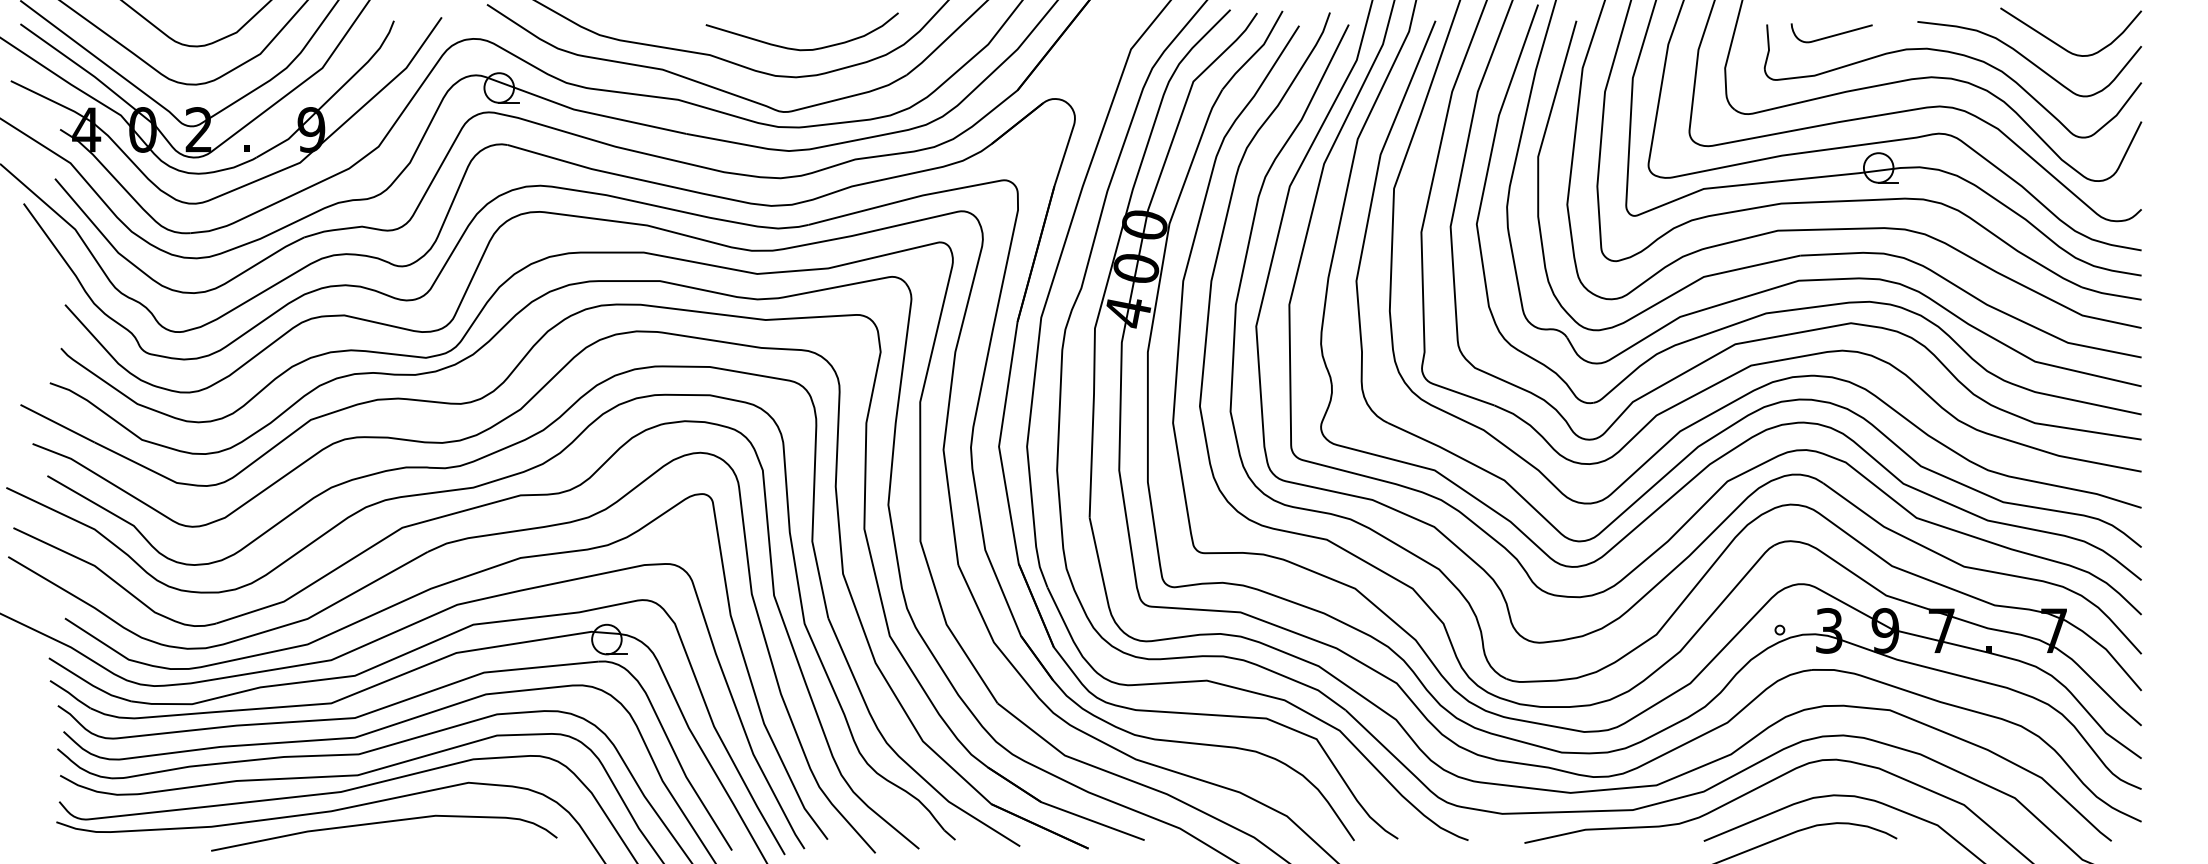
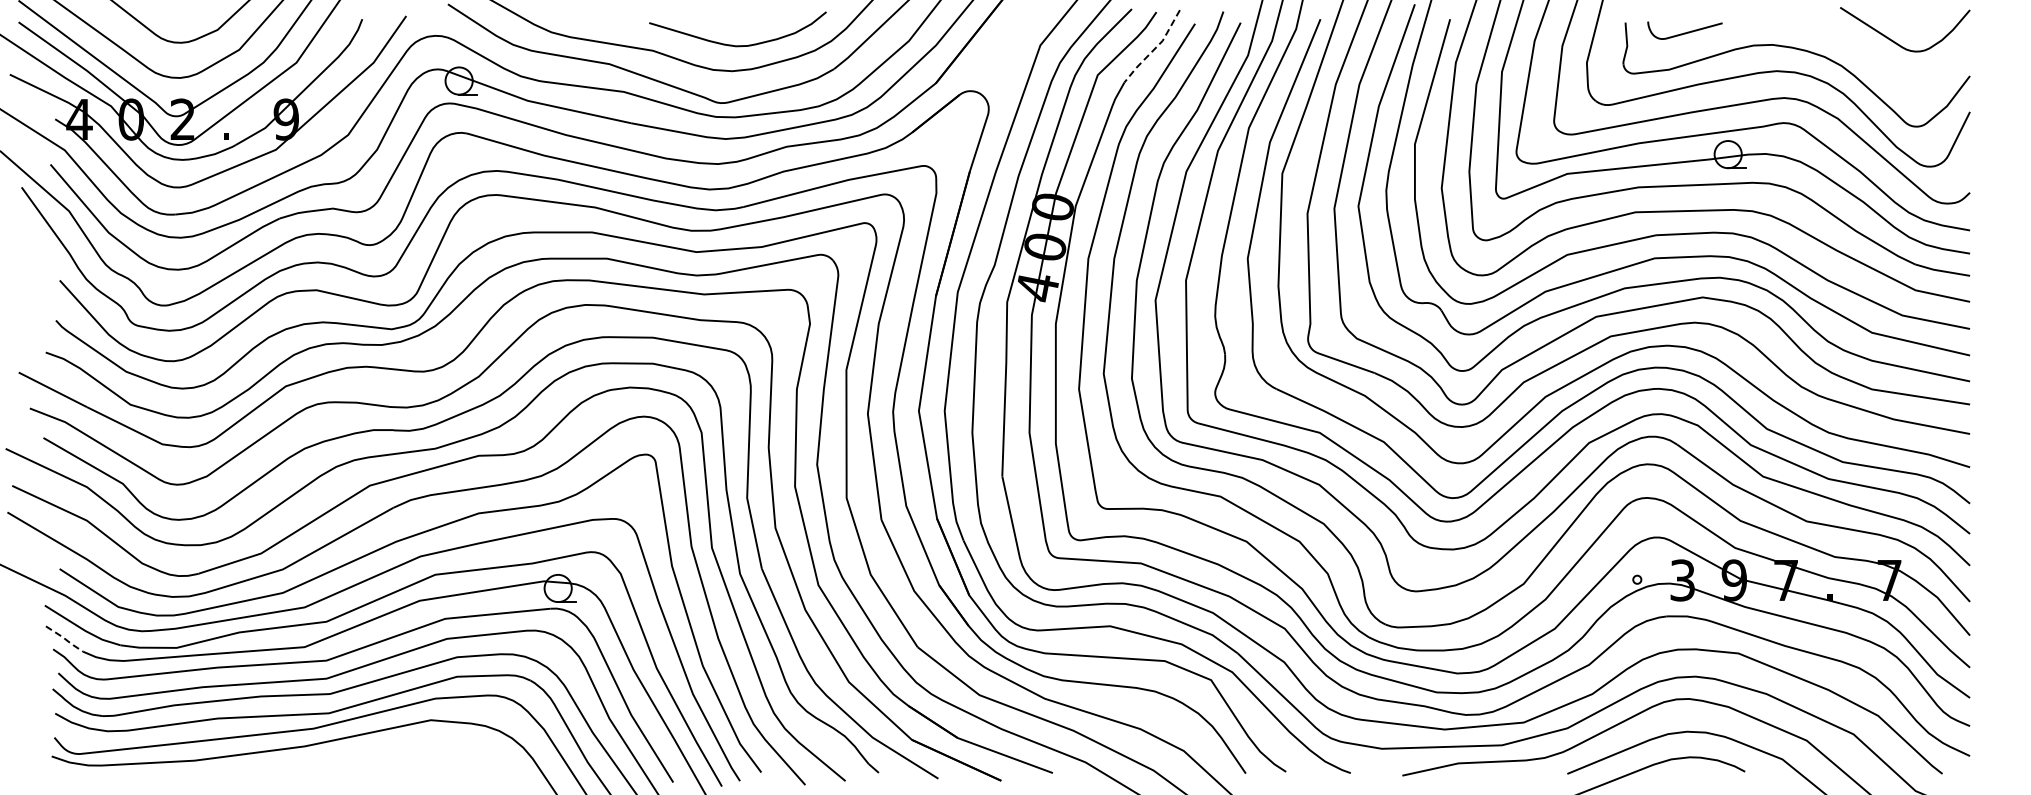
line: (1256, 52) -> (1155, 48), solid -> dashed
curve: (2029, 59) -> (1866, 54), removed
line: (70, 693) -> (64, 638), solid -> dashed
curve: (384, 823) -> (353, 757), removed

